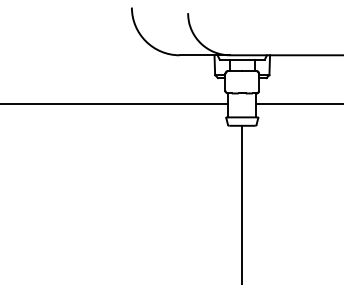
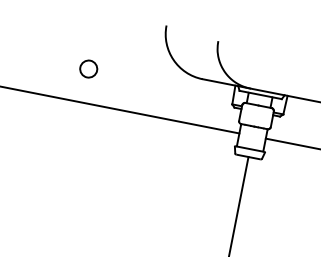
circle: (60, 67) -> (88, 68), added

